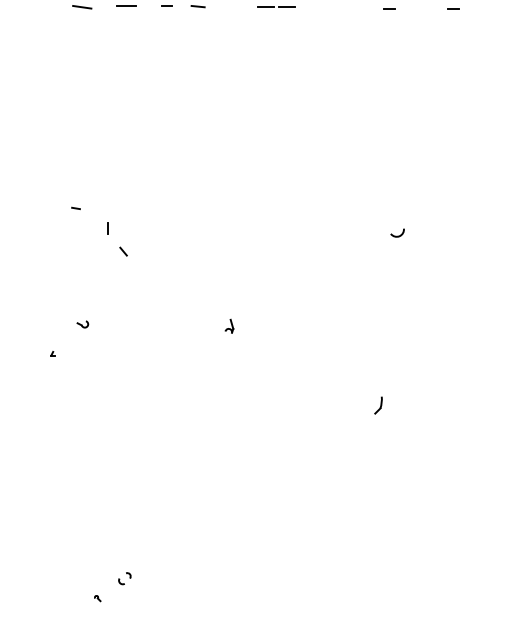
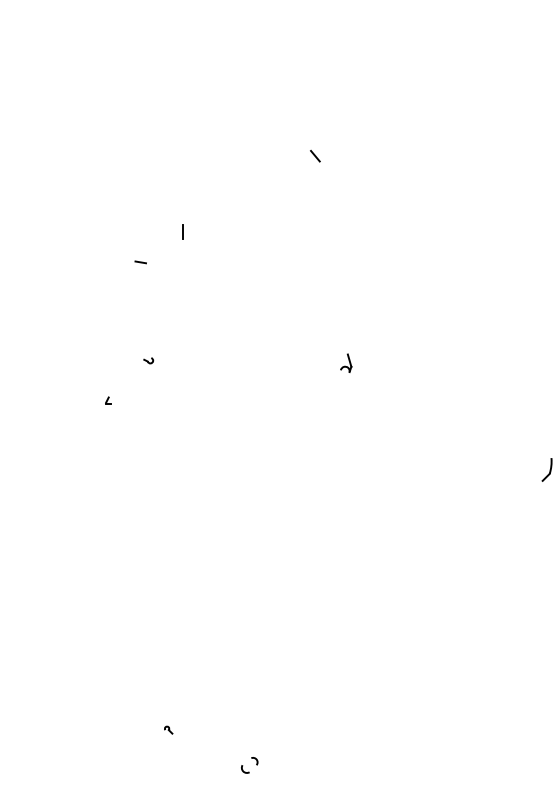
line: (75, 207) -> (140, 261), moved
line: (123, 251) -> (315, 155), moved
part: (82, 324) -> (148, 360), size x0.62
part: (124, 578) -> (249, 765), moved

